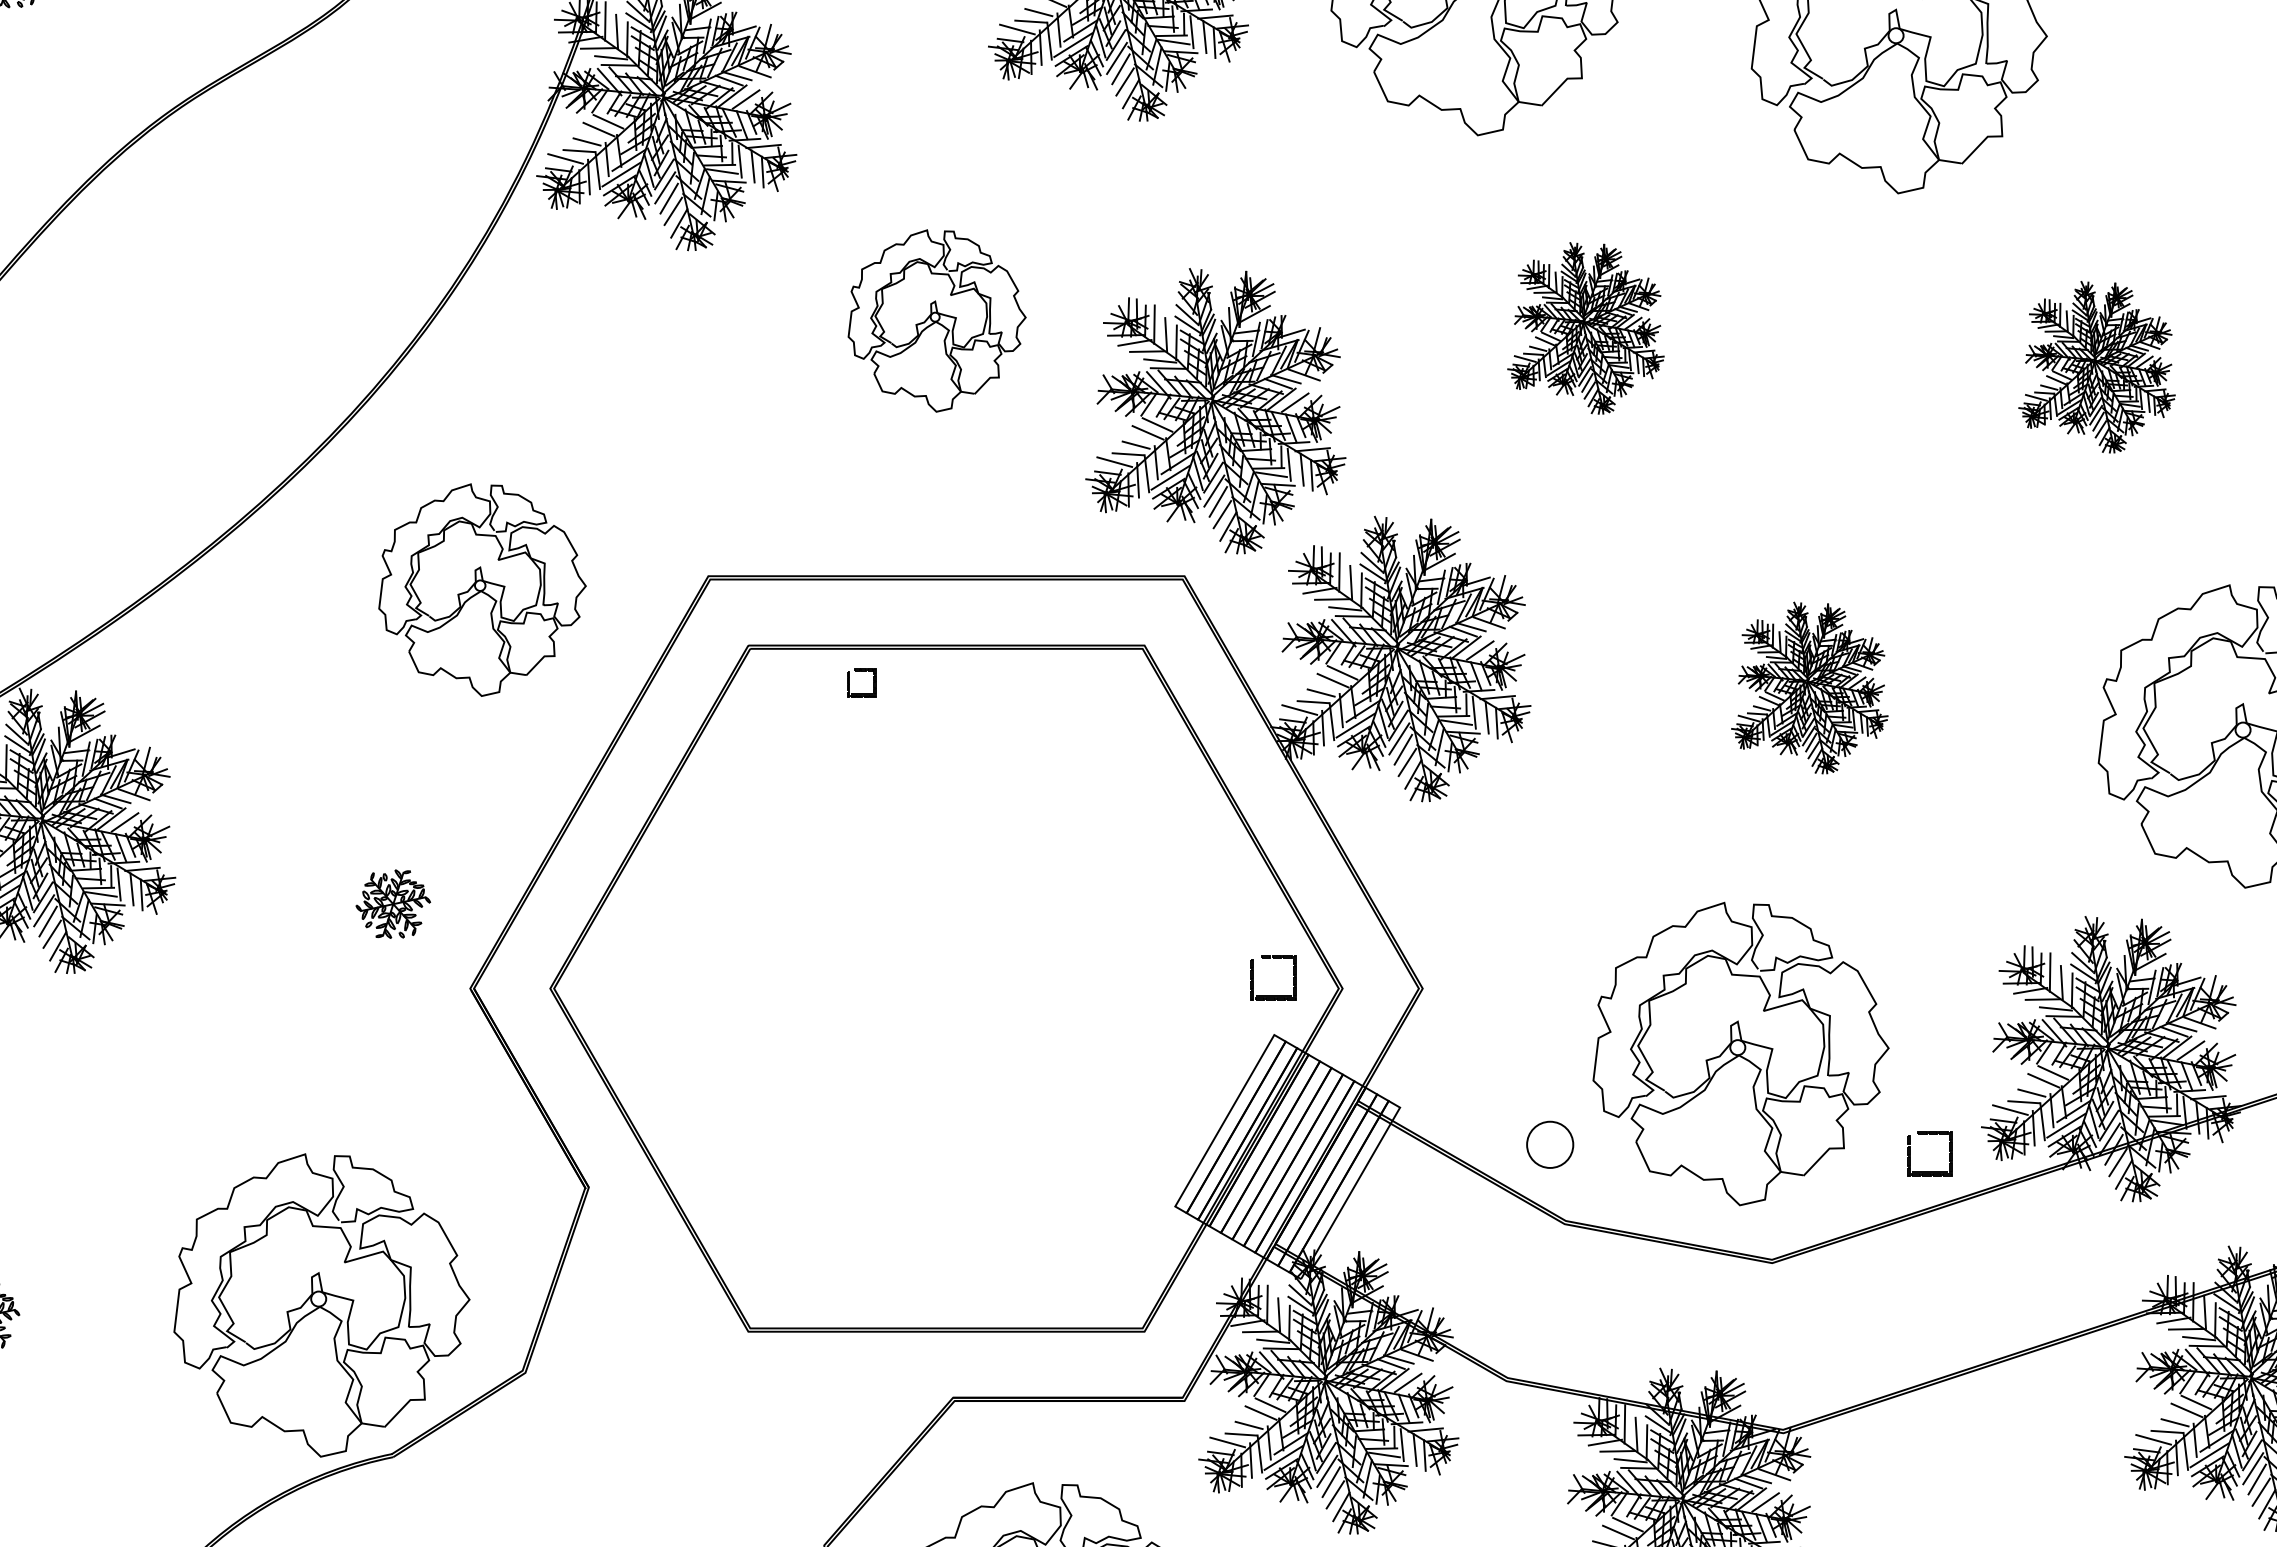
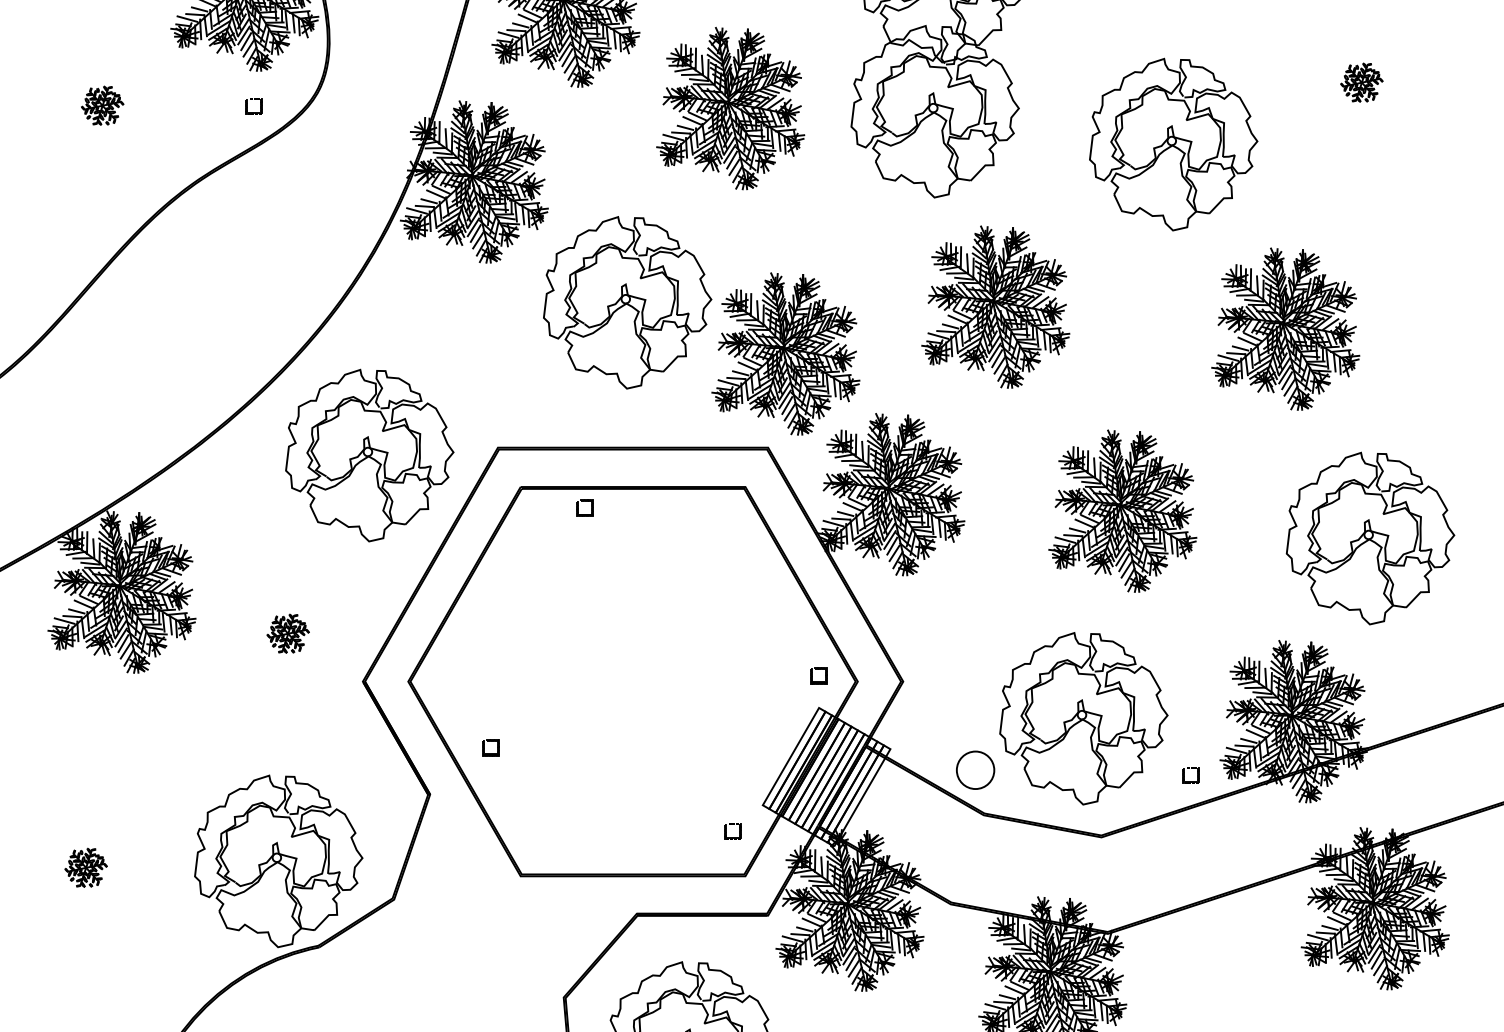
part: (936, 320) -> (627, 302), size x1.67
part: (1585, 327) -> (995, 306), size x1.67
part: (2096, 366) -> (1285, 328), size x1.67
part: (481, 589) -> (369, 455), size x1.43
part: (1809, 686) -> (1122, 510), size x1.67
part: (392, 903) -> (287, 633), moved
part: (1273, 977) -> (818, 675), size x0.62
part: (695, 1104) -> (490, 747), added
circle: (1550, 1145) -> (975, 770), size x1.43
part: (1929, 1154) -> (1190, 775), size x0.62
part: (1121, 1252) -> (732, 831), added

